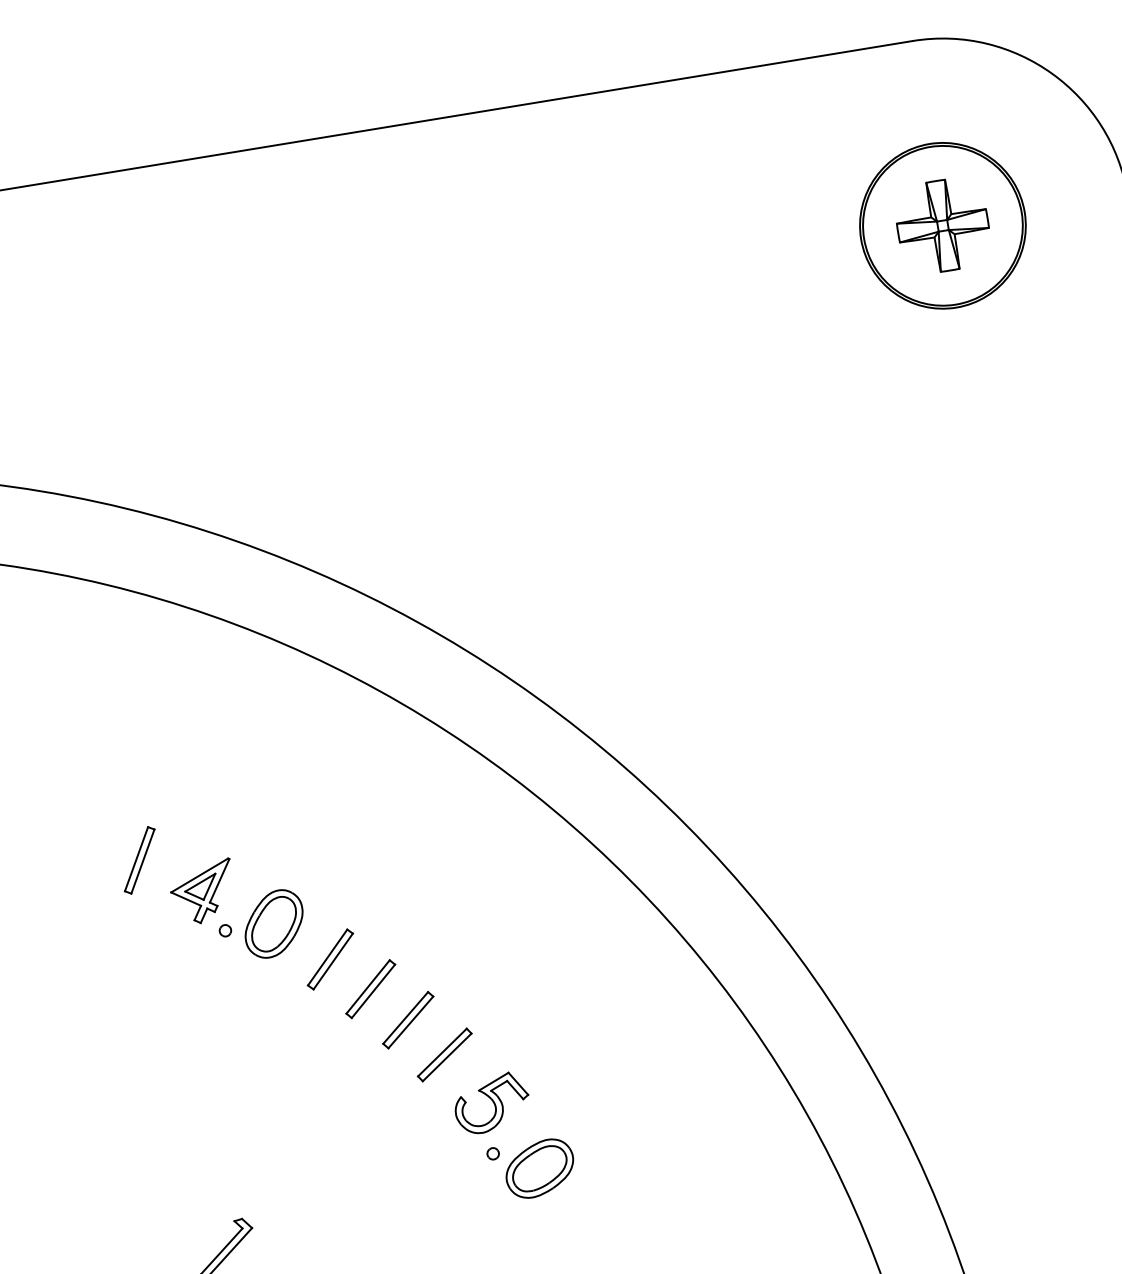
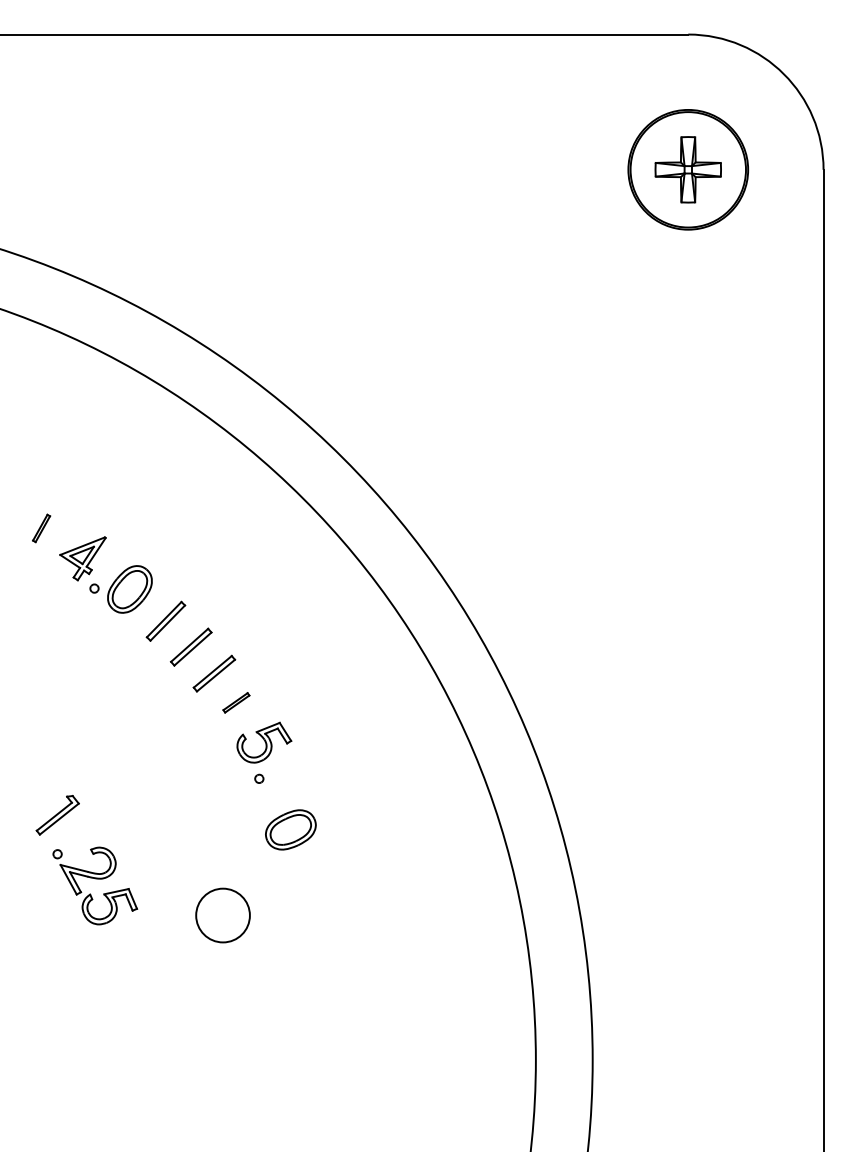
part: (139, 860) -> (41, 528), size x0.6
part: (444, 1054) -> (236, 702), size x0.6
part: (539, 1168) -> (290, 829), moved

